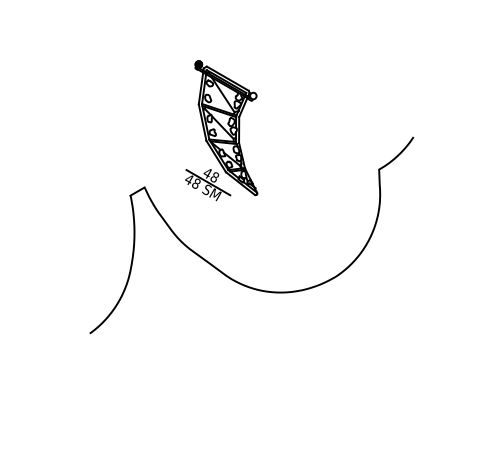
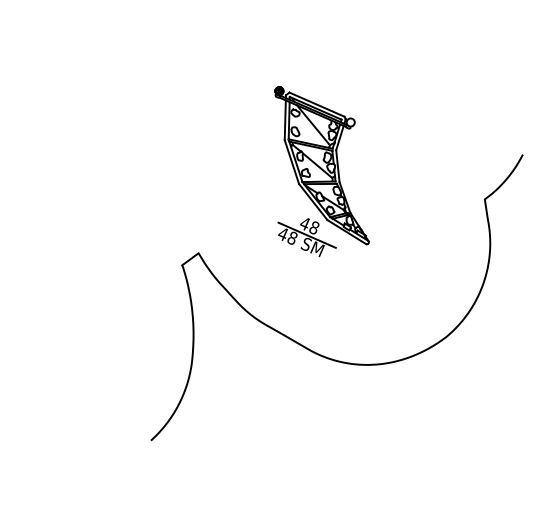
part: (221, 130) -> (316, 169), moved

